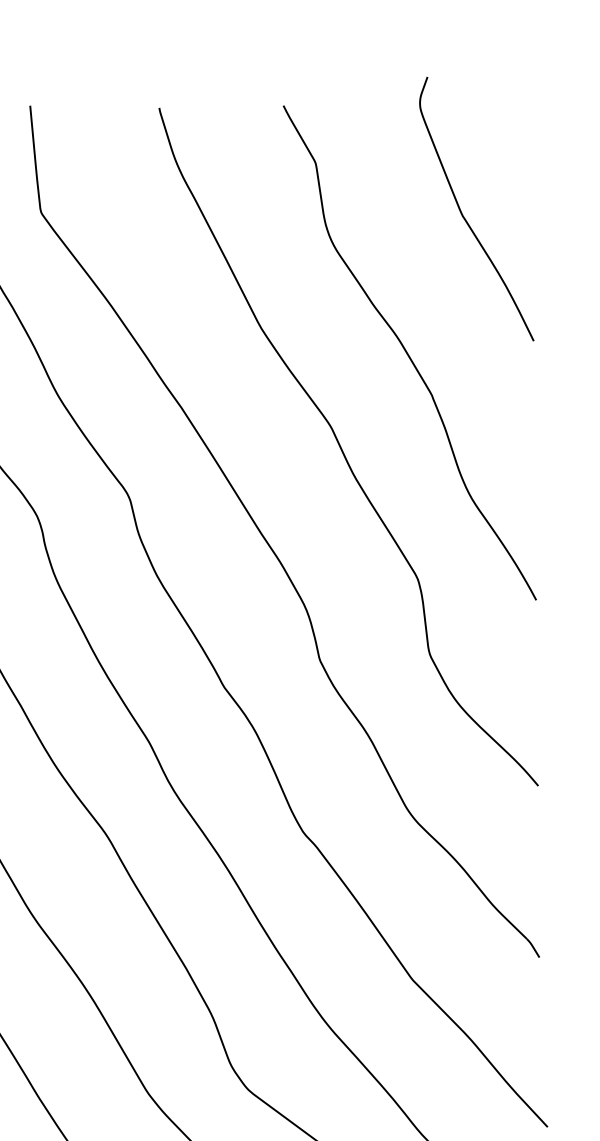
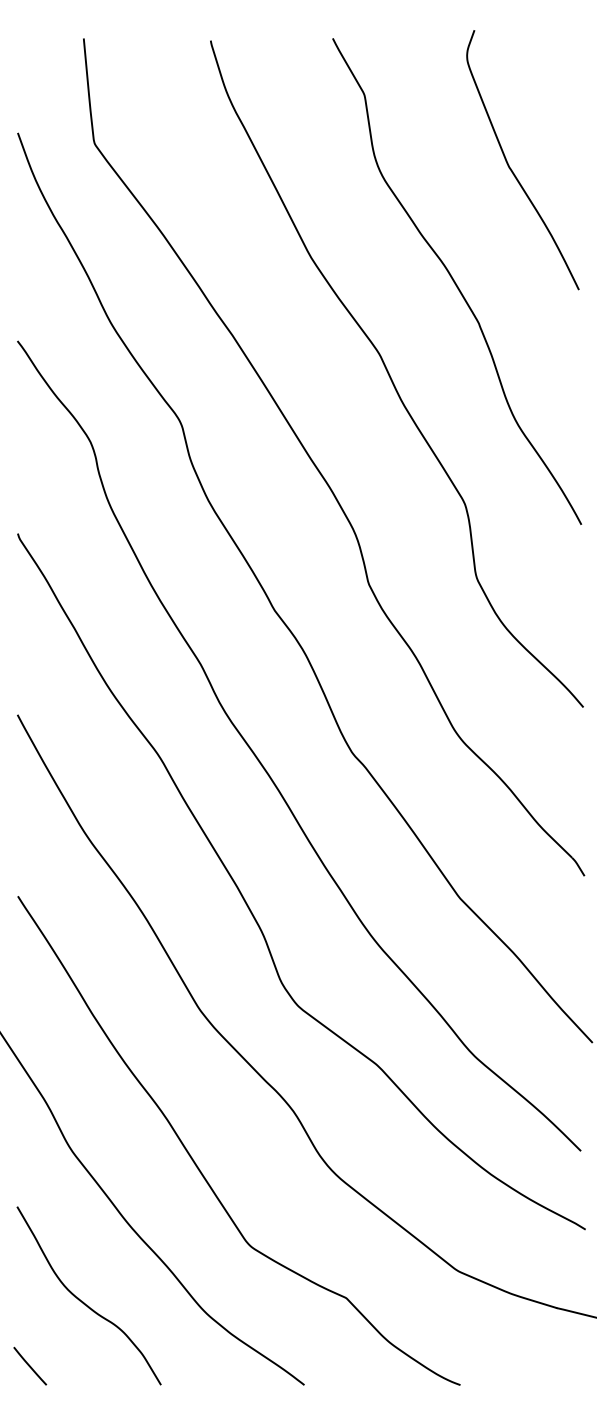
curve: (465, 217) -> (511, 168), moved

